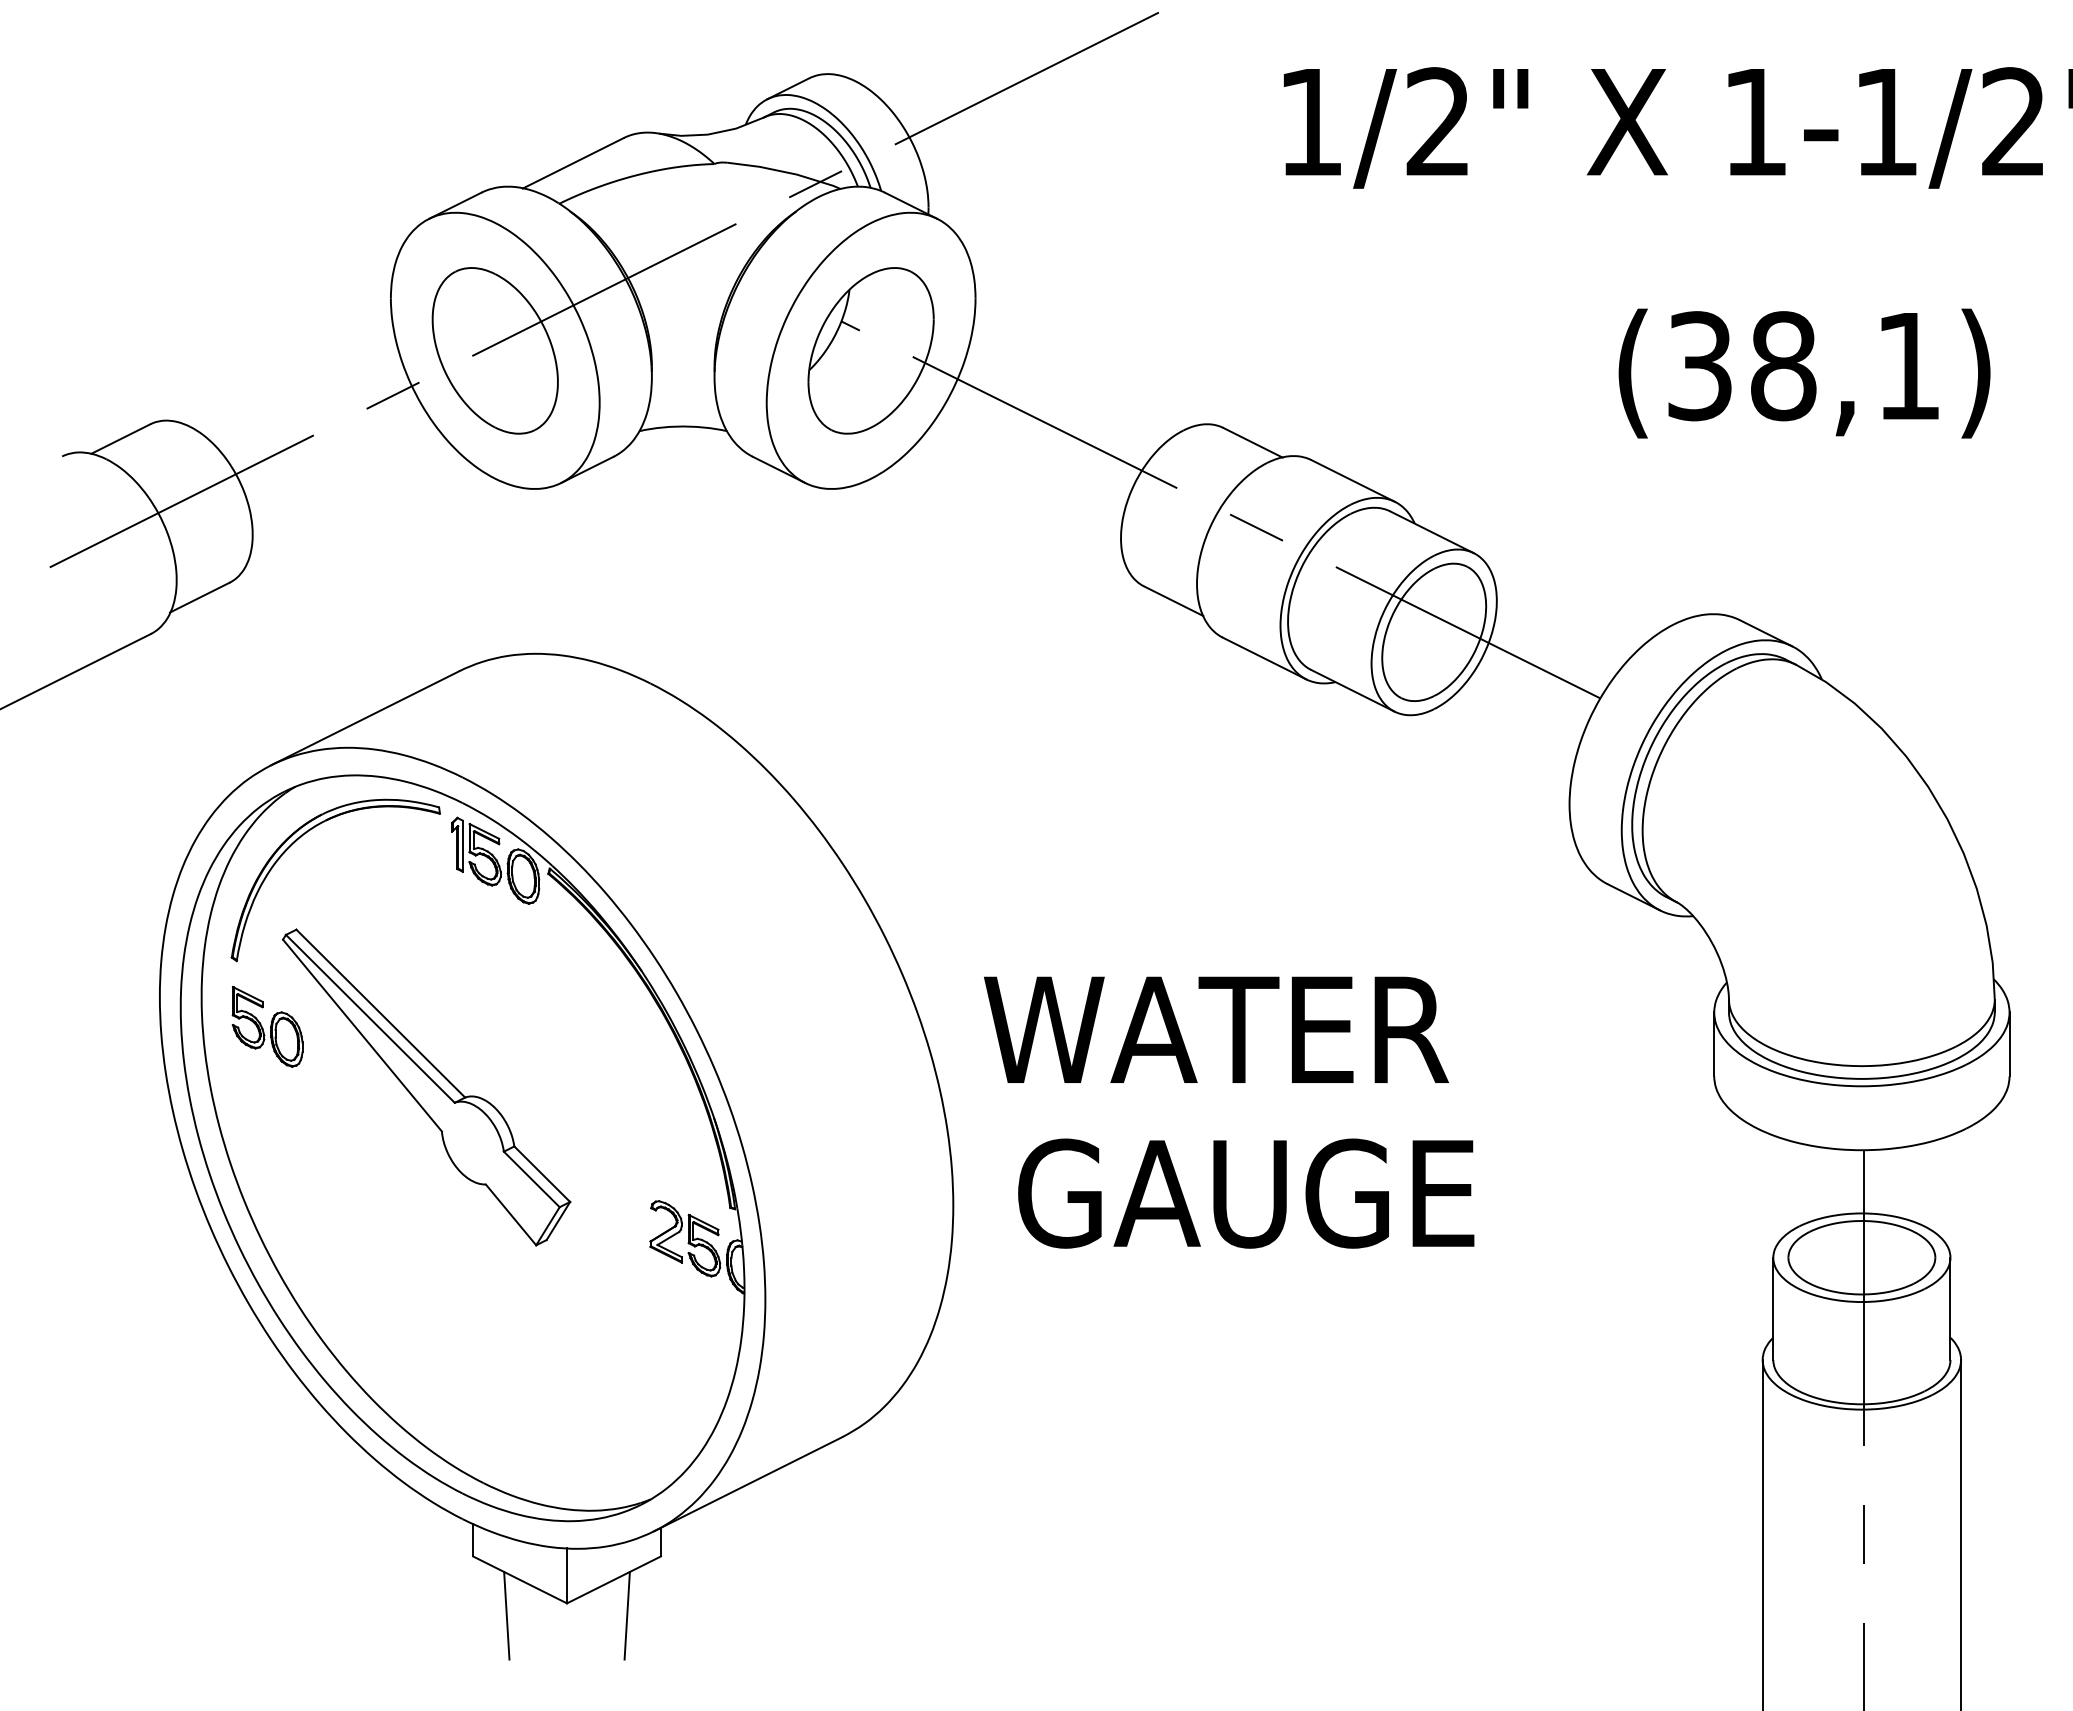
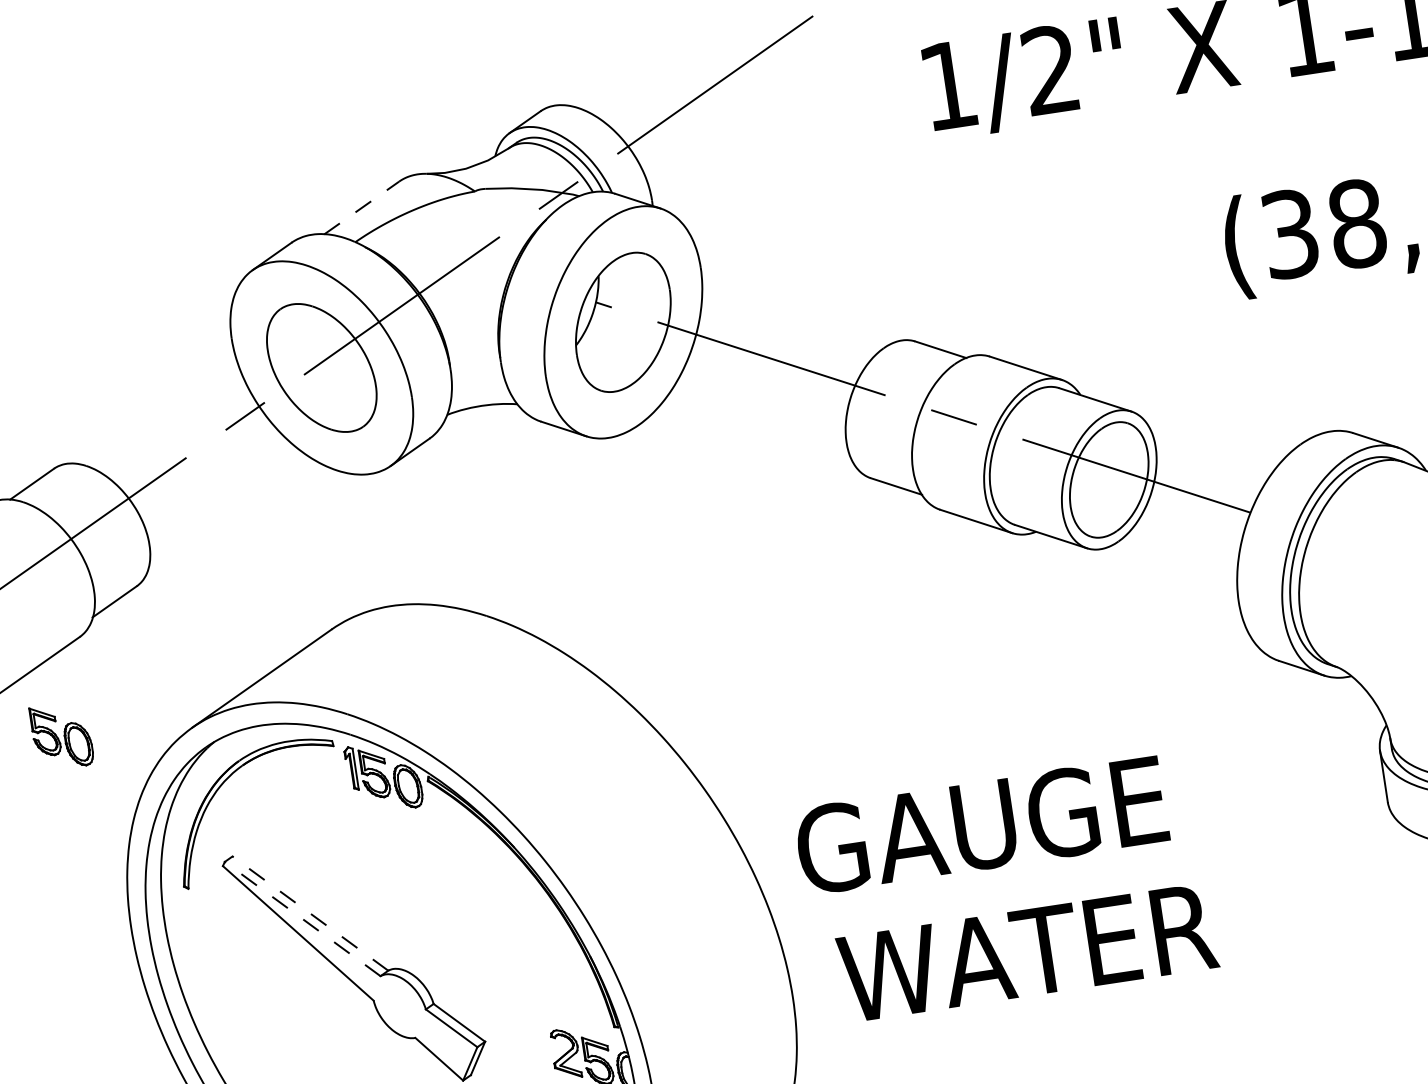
line: (573, 163) -> (361, 208), solid -> dashed
line: (380, 1013) -> (310, 913), solid -> dashed
line: (370, 1018) -> (302, 918), solid -> dashed
part: (267, 1026) -> (61, 736), moved
text: (1216, 1029) -> (982, 824), WATER -> GAUGE
text: (1247, 1193) -> (1027, 952), GAUGE -> WATER

